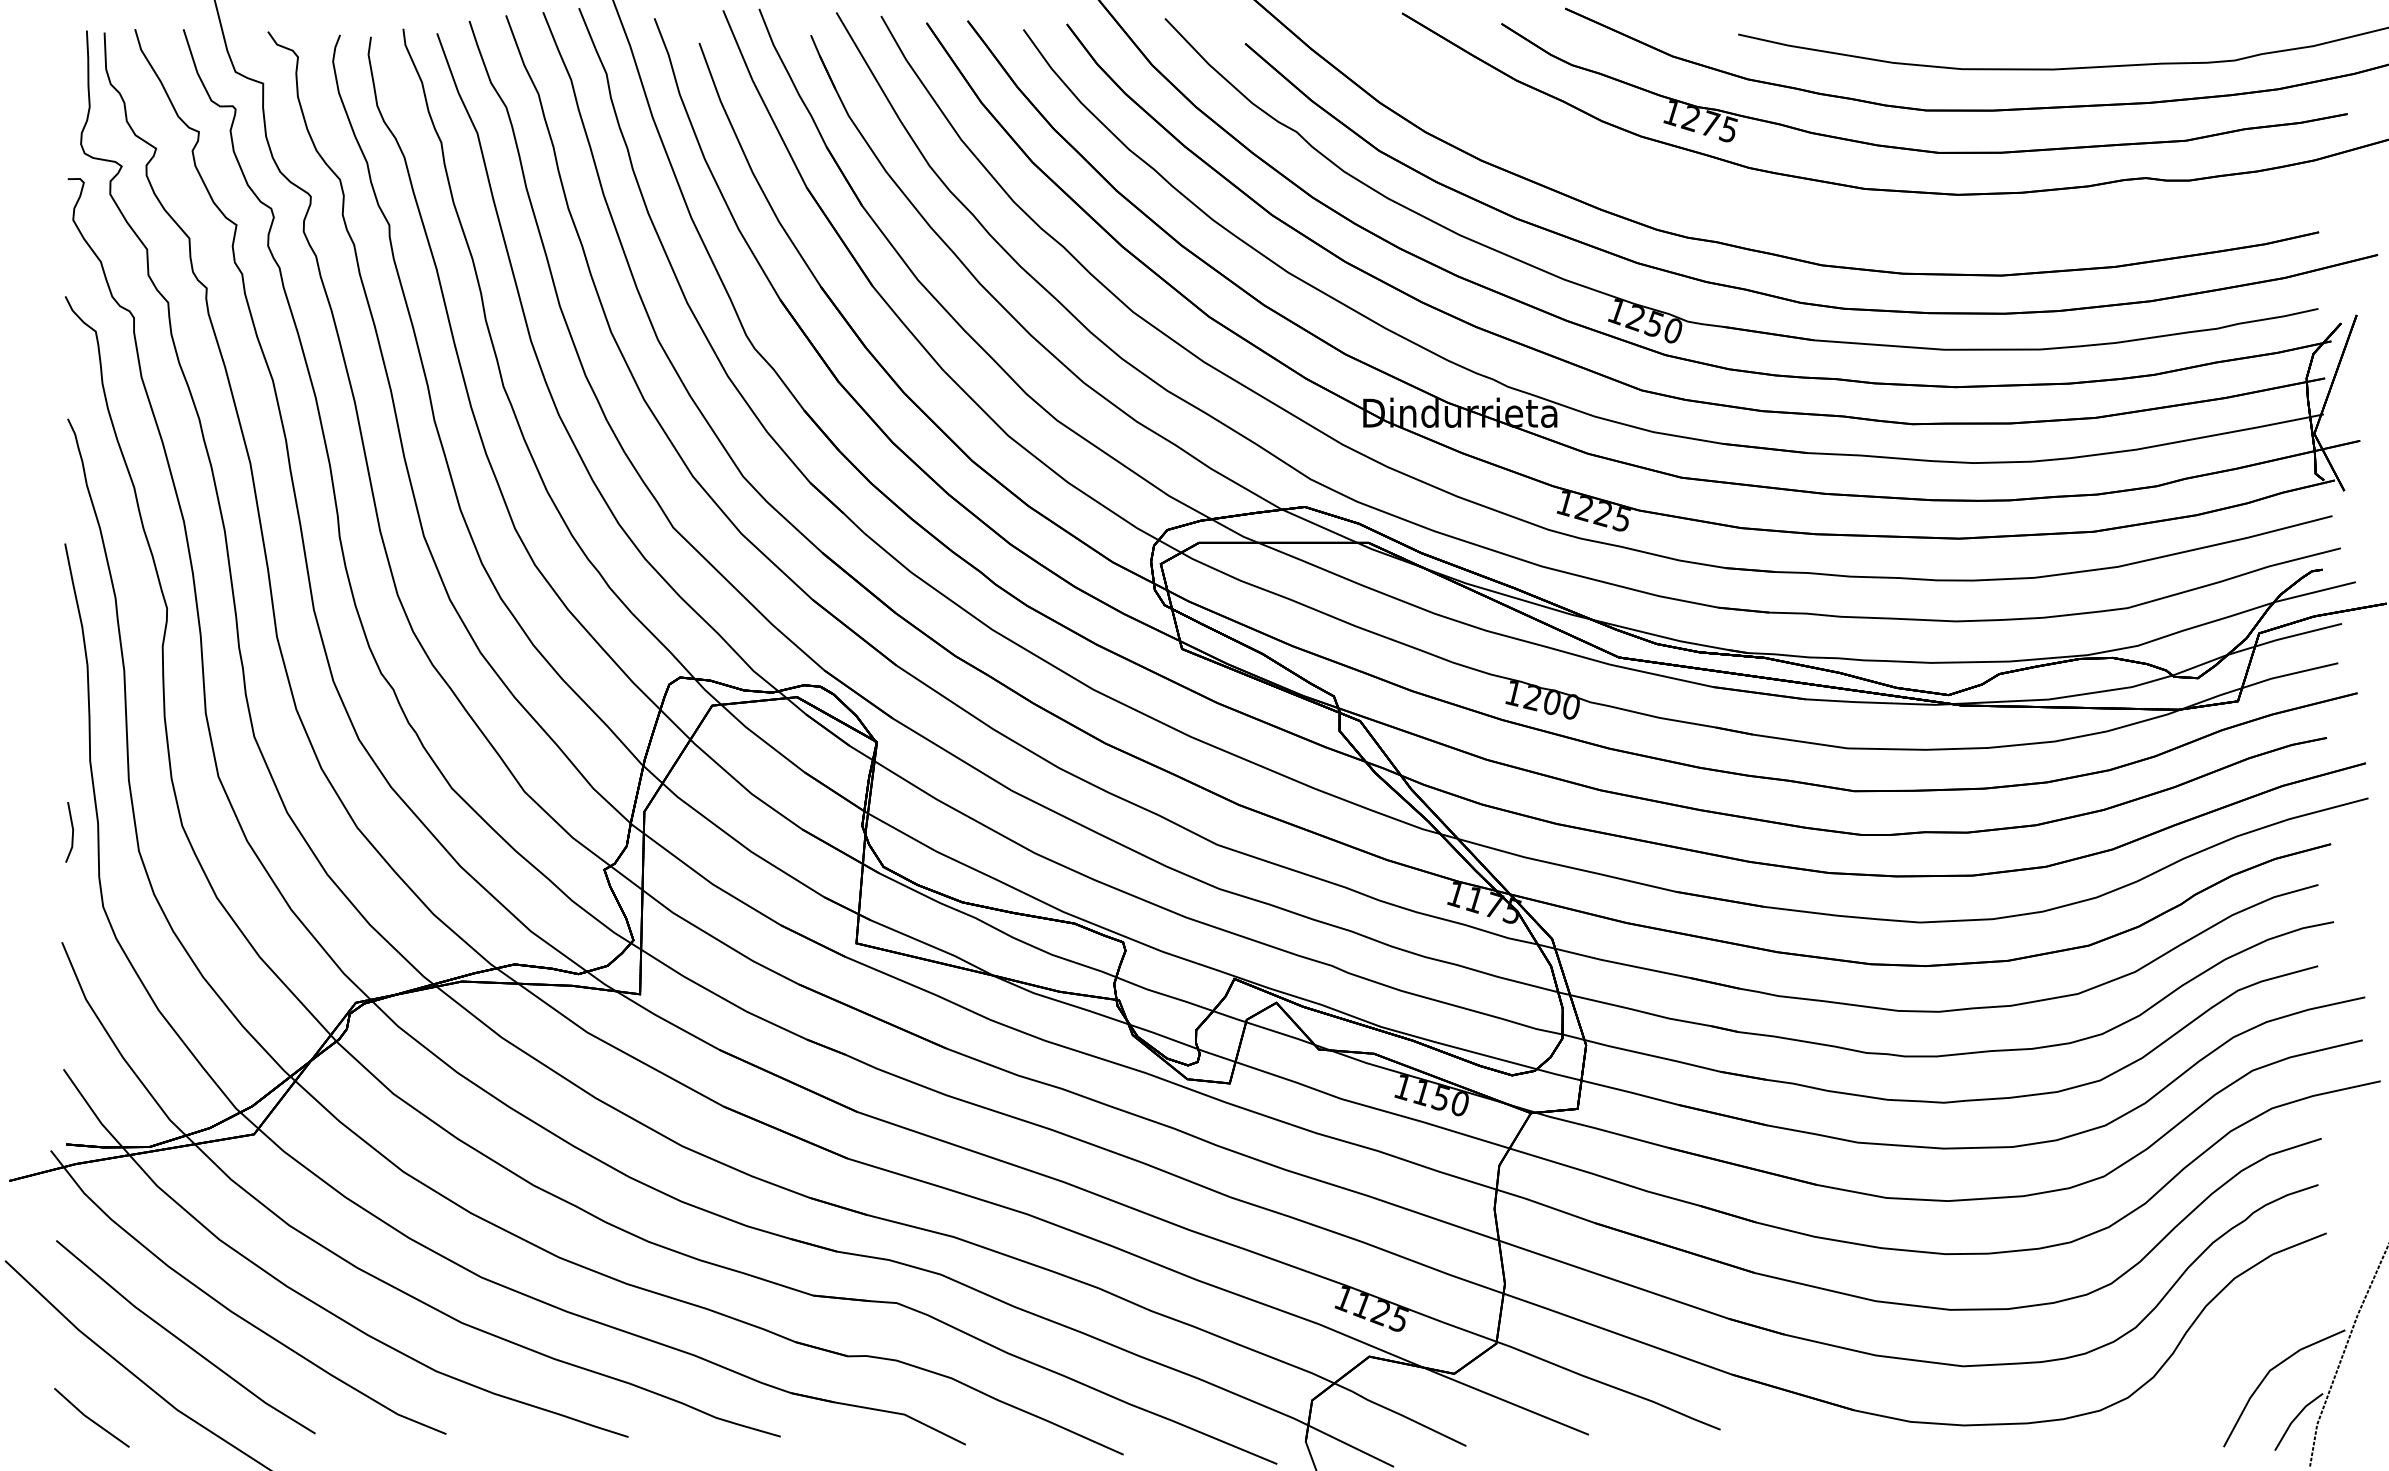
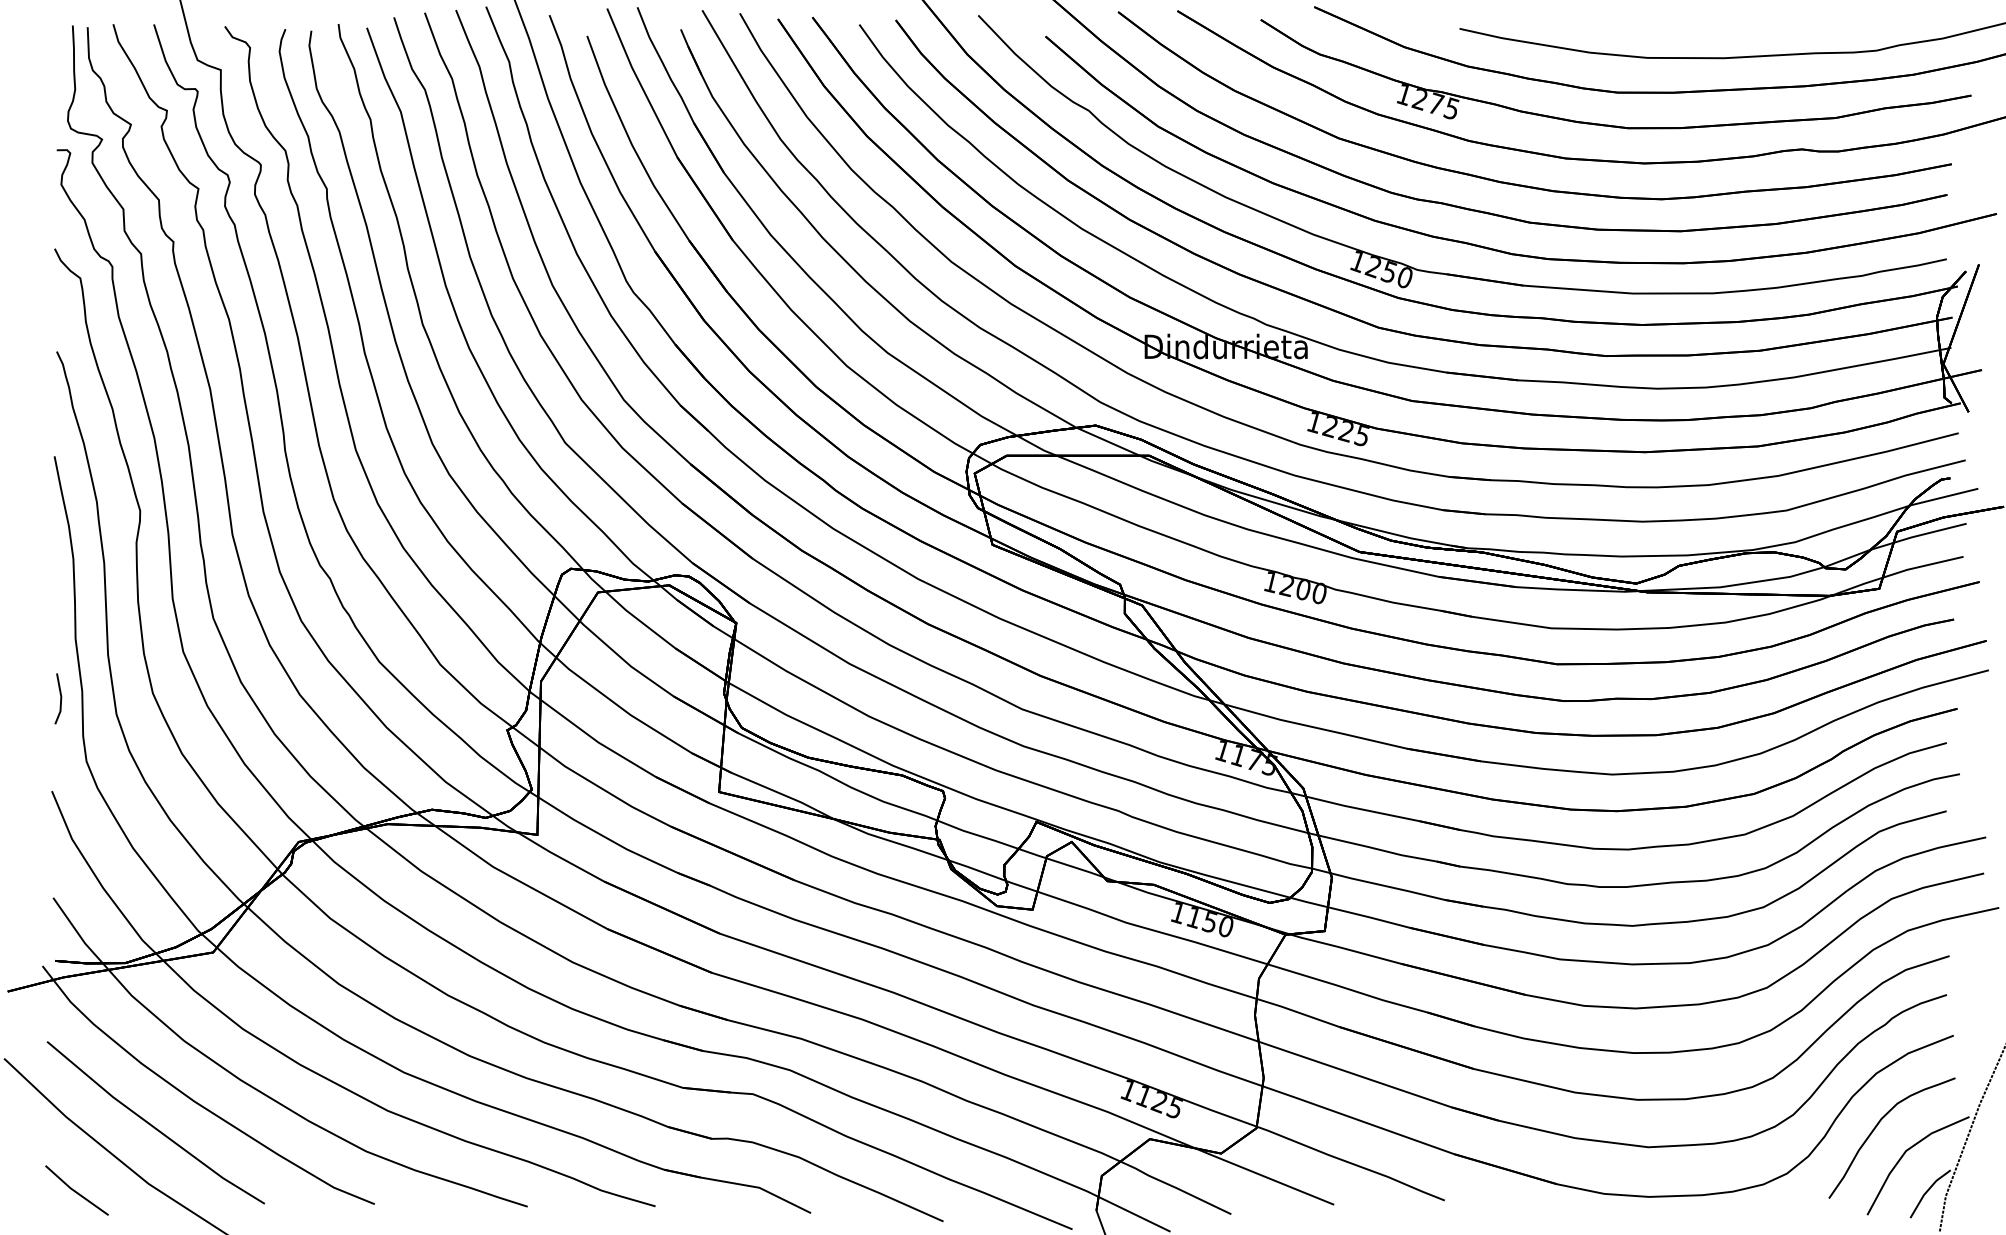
part: (1814, 220) -> (1523, 185), added
part: (2233, 1344) -> (1875, 1128), added

